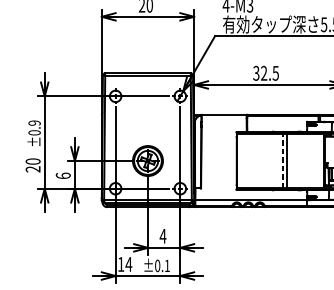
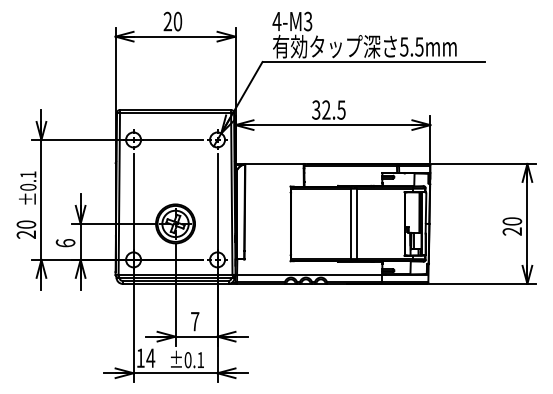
text: (34, 122) -> (28, 174), ±0.9 -> ±0.1
line: (283, 160) -> (351, 223), dashed -> solid
text: (162, 236) -> (194, 321), 4 -> 7

